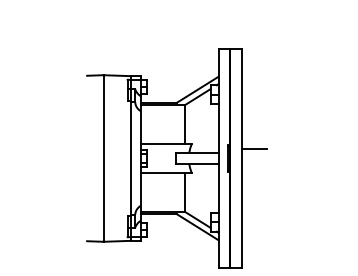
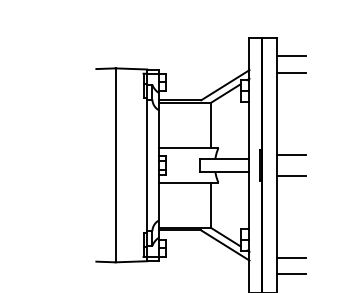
line: (254, 64) -> (291, 55), added
line: (254, 78) -> (291, 72), added
line: (254, 167) -> (291, 175), added
line: (254, 238) -> (291, 258), added
line: (254, 252) -> (291, 274), added

